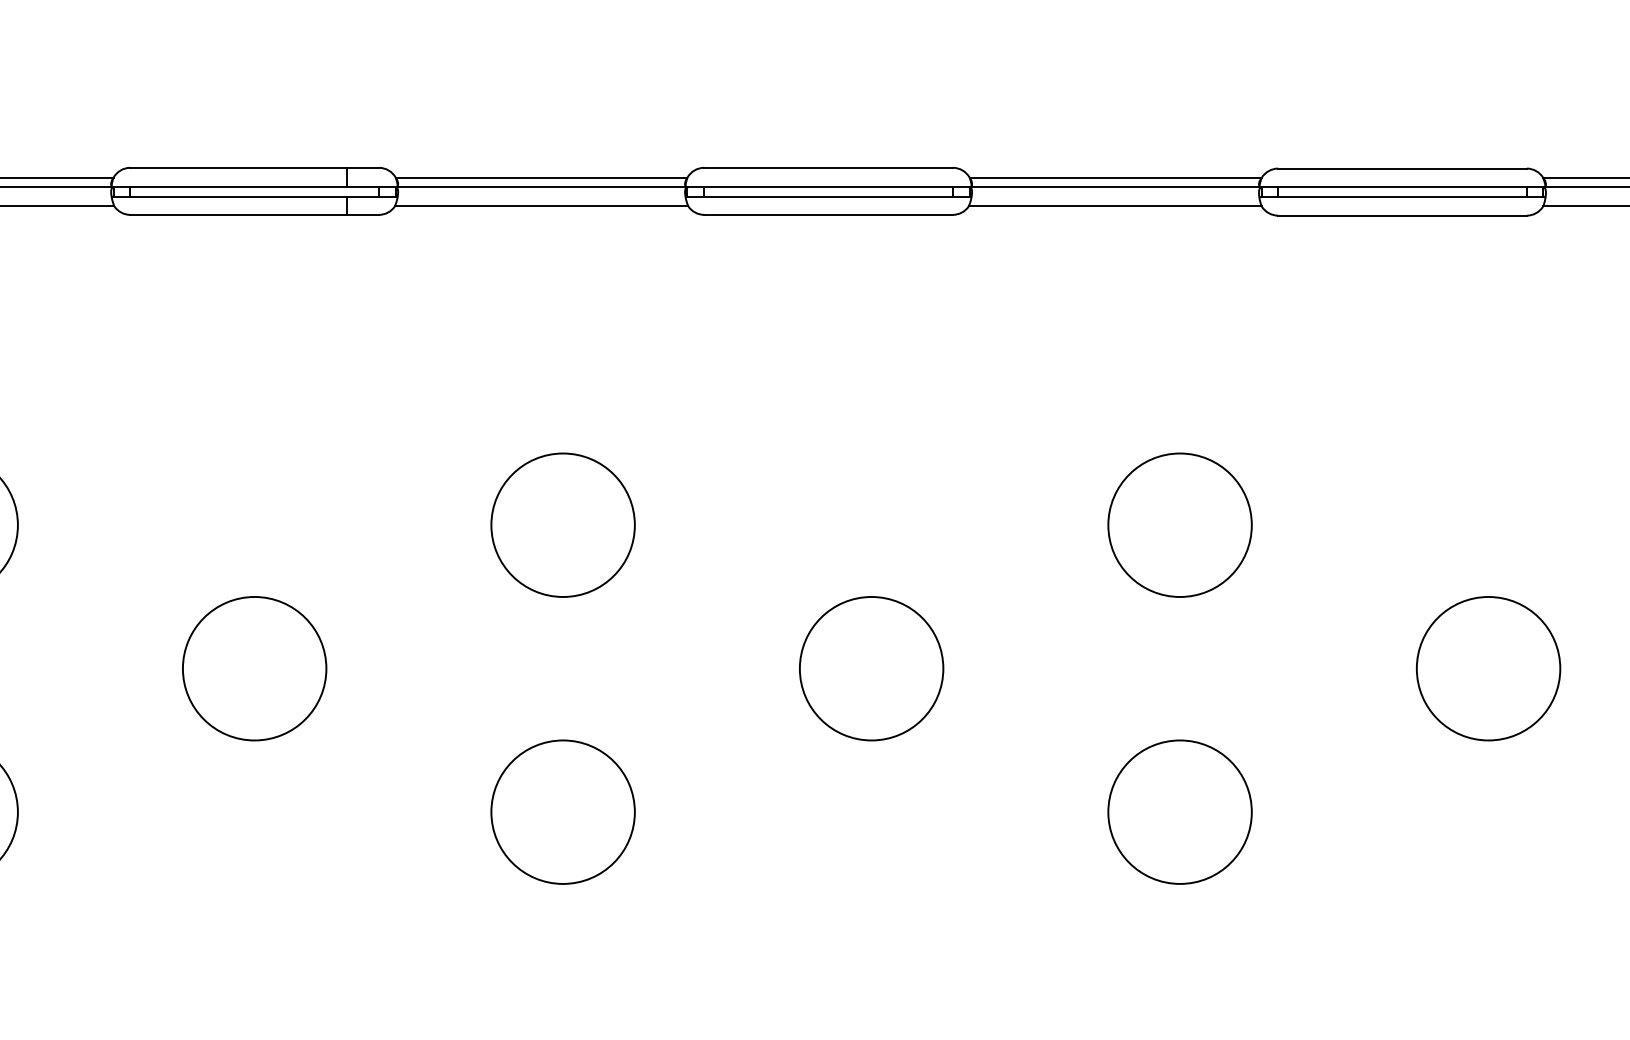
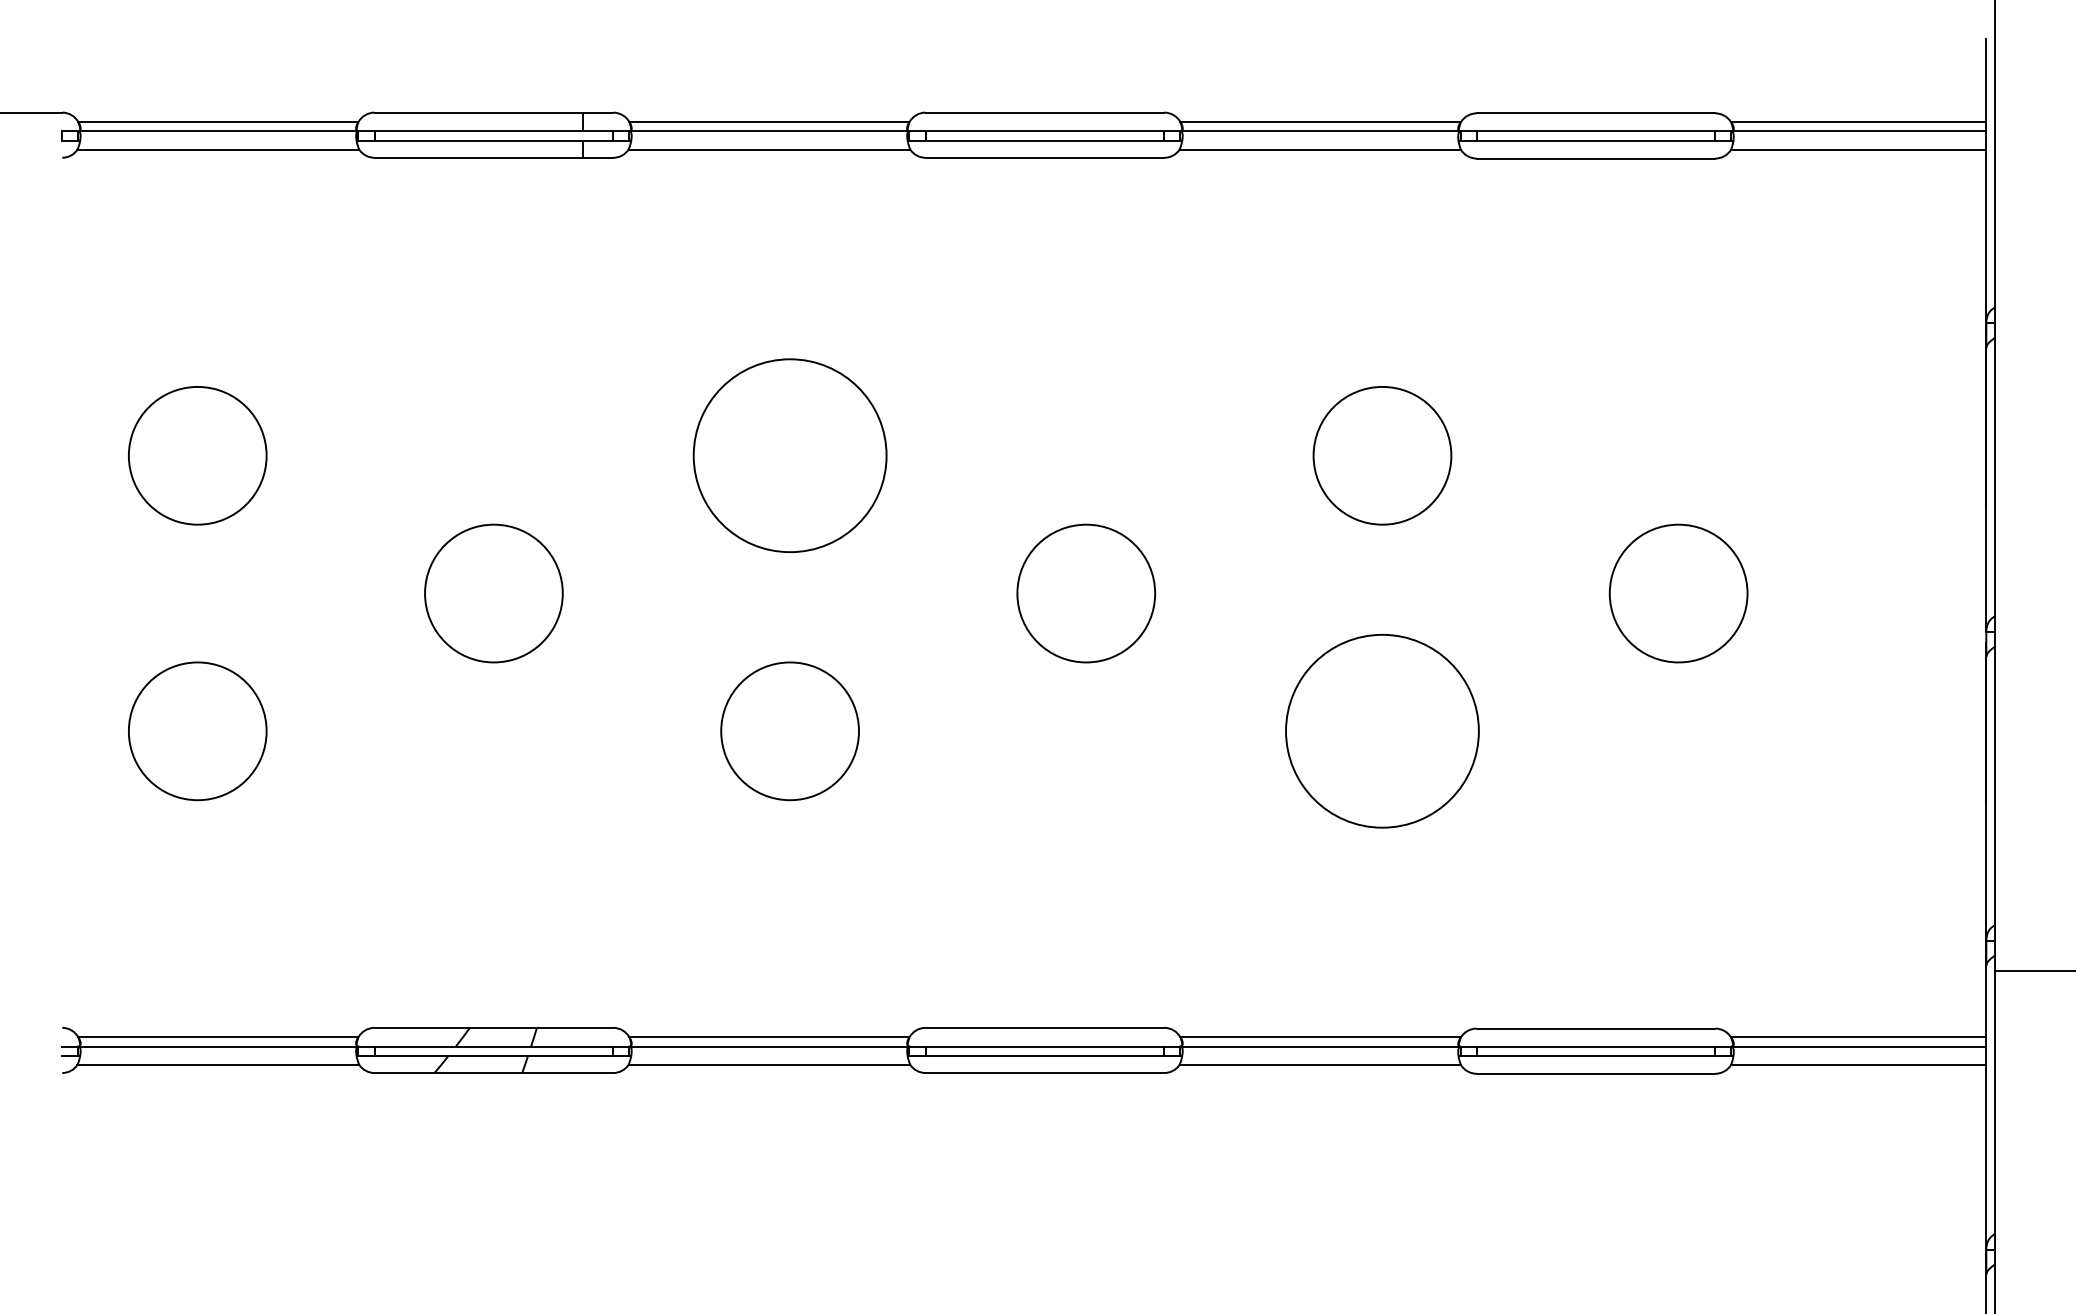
circle: (562, 524) -> (789, 455), size x1.4
circle: (1180, 812) -> (1382, 731), size x1.4

